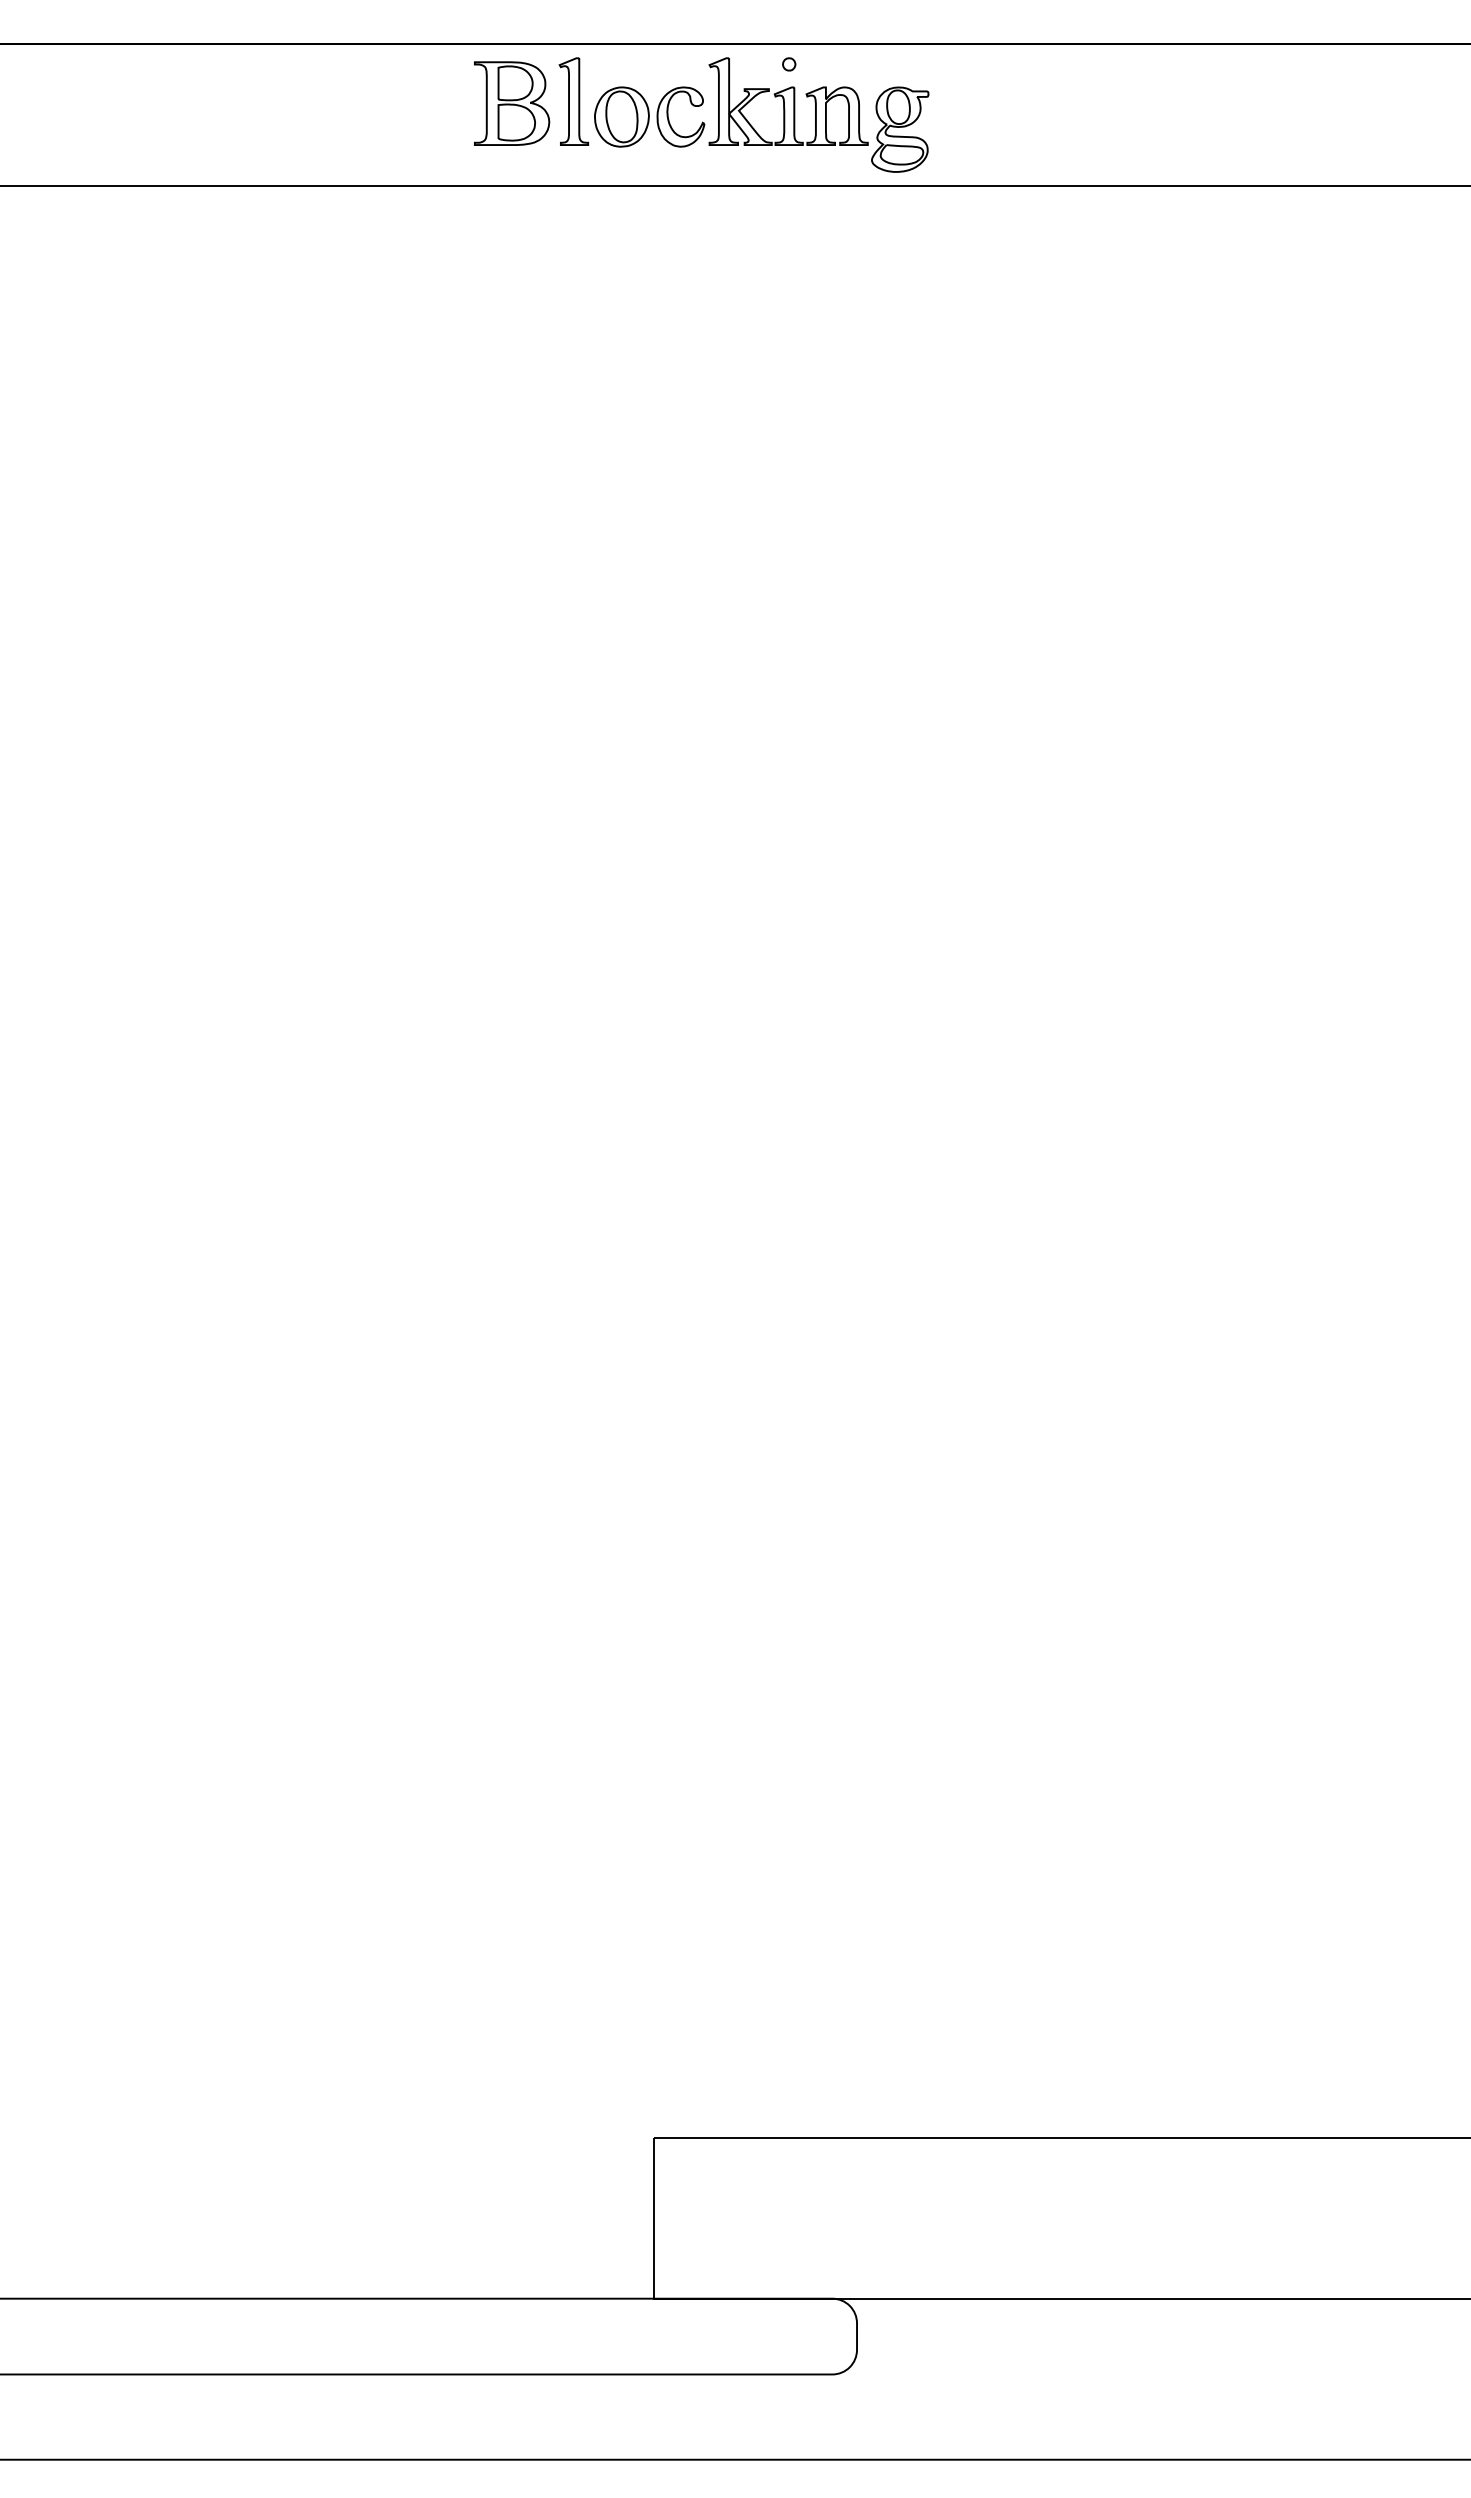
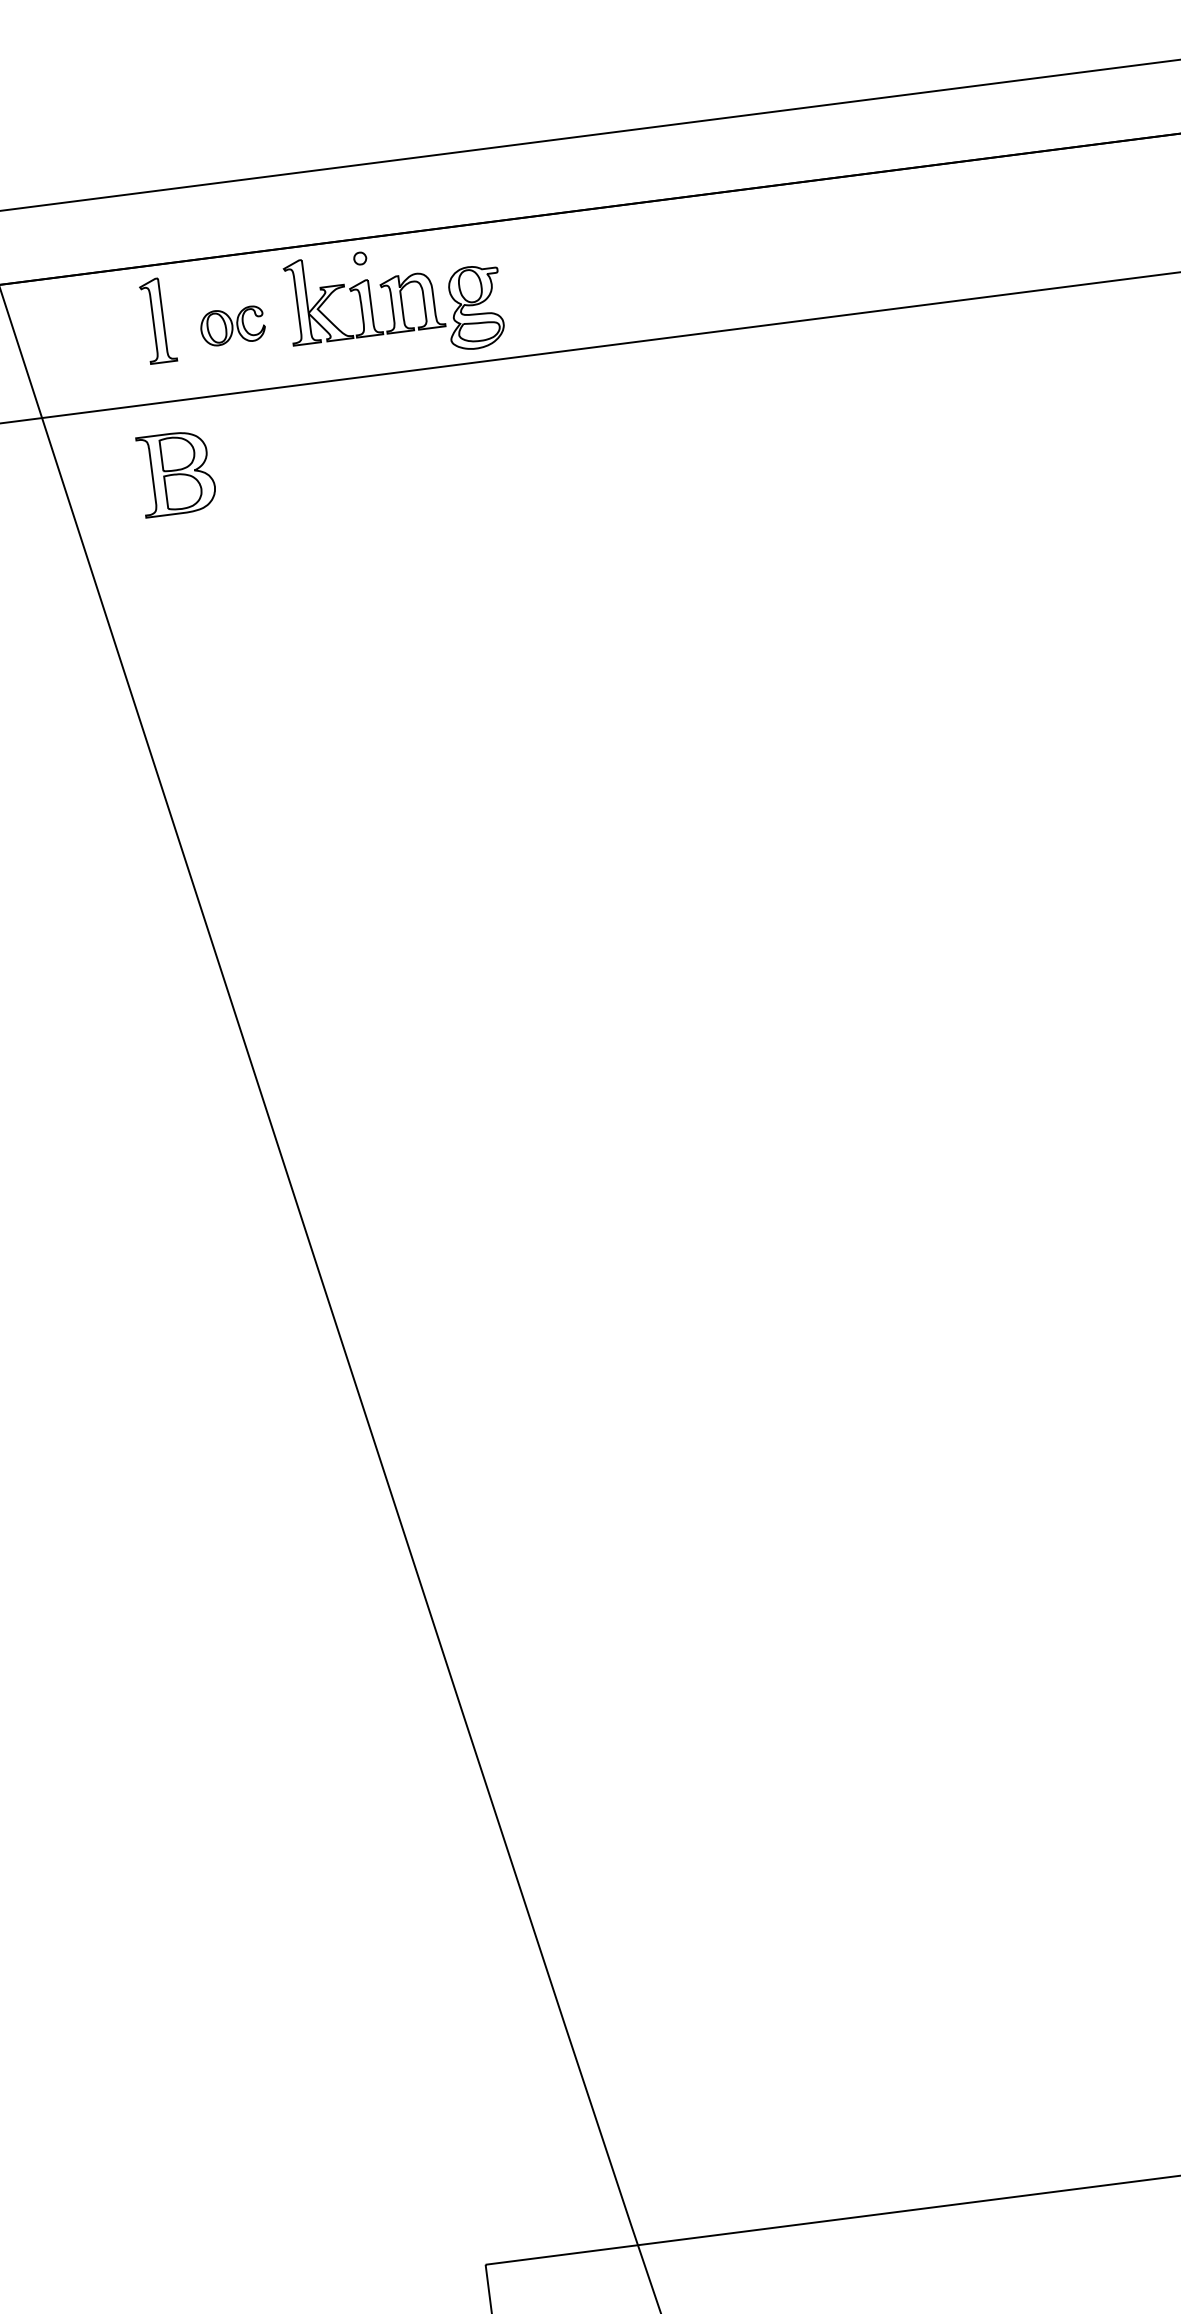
part: (512, 103) -> (177, 473), moved
part: (649, 116) -> (232, 325), size x0.6

